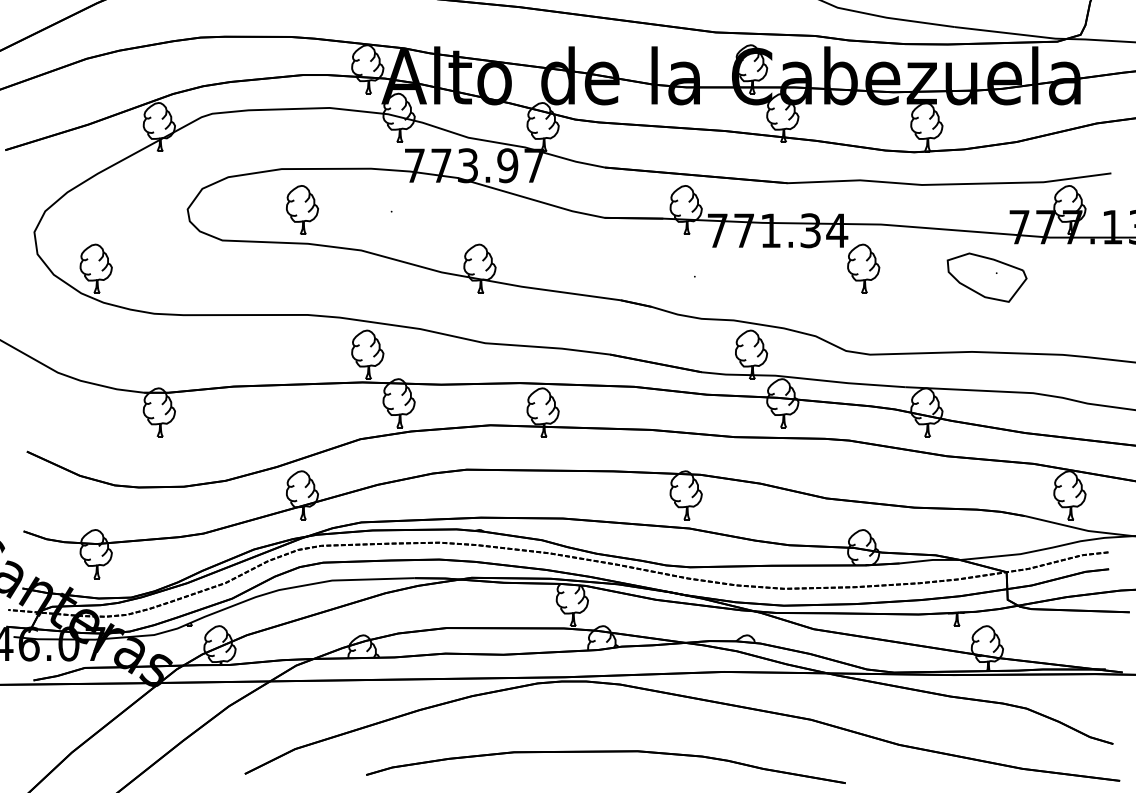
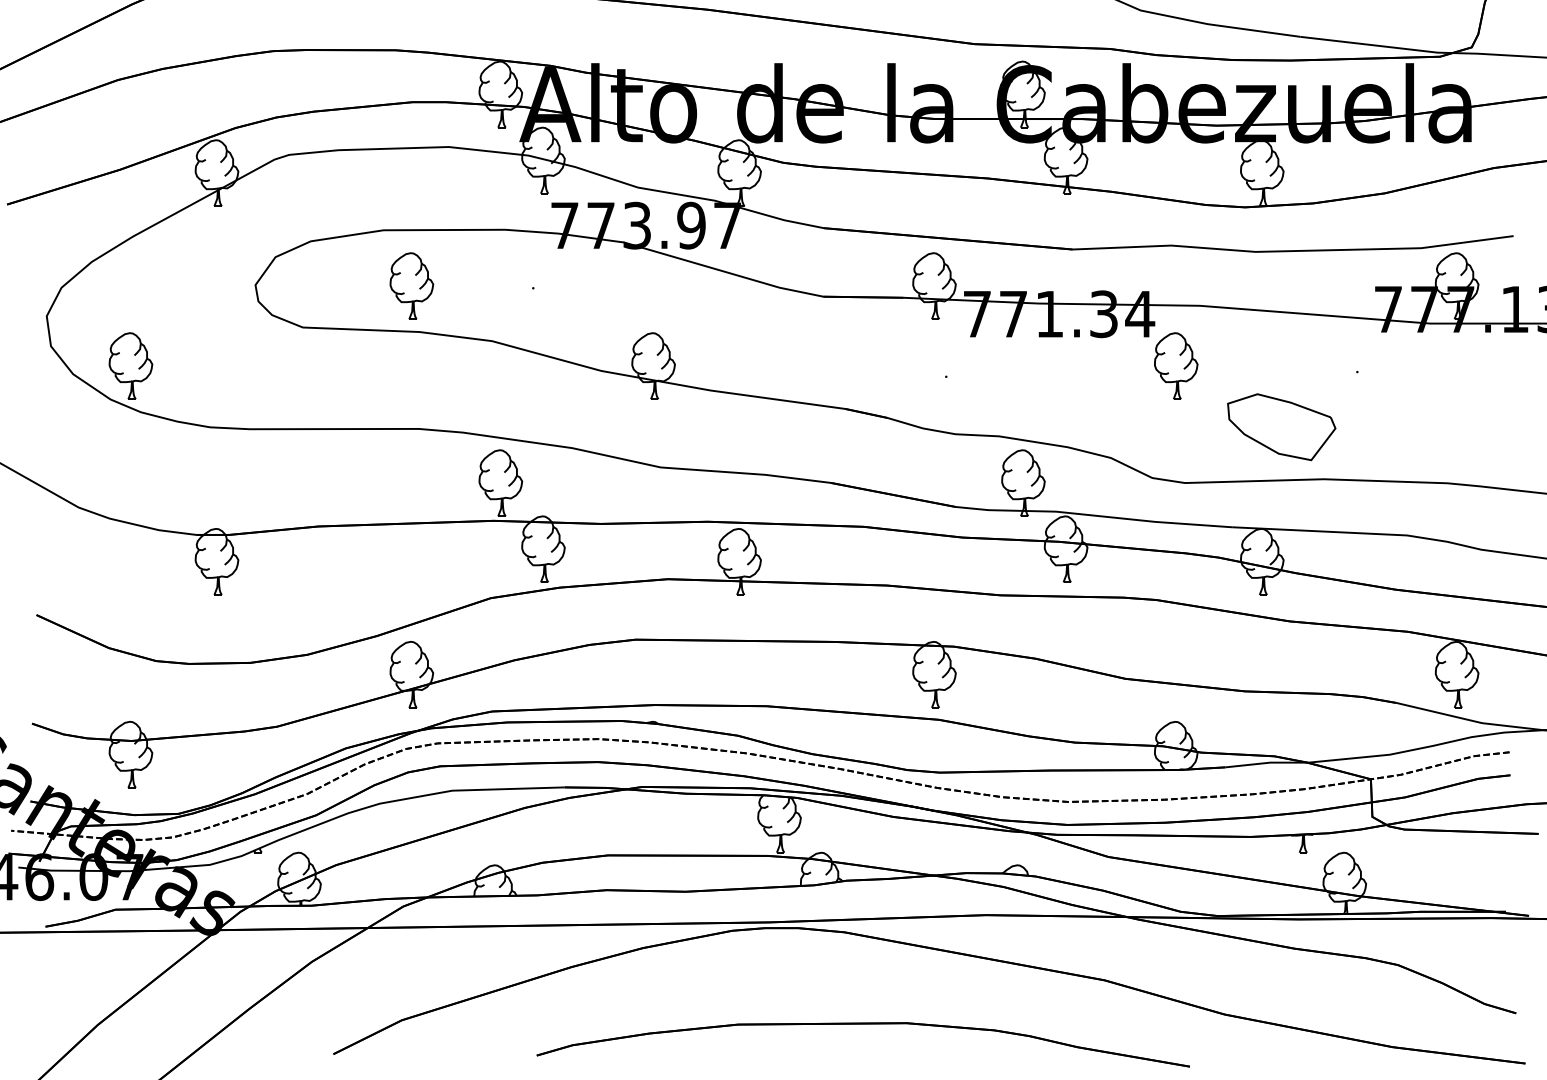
part: (986, 277) -> (1280, 426), moved
part: (605, 752) -> (862, 1024), moved

